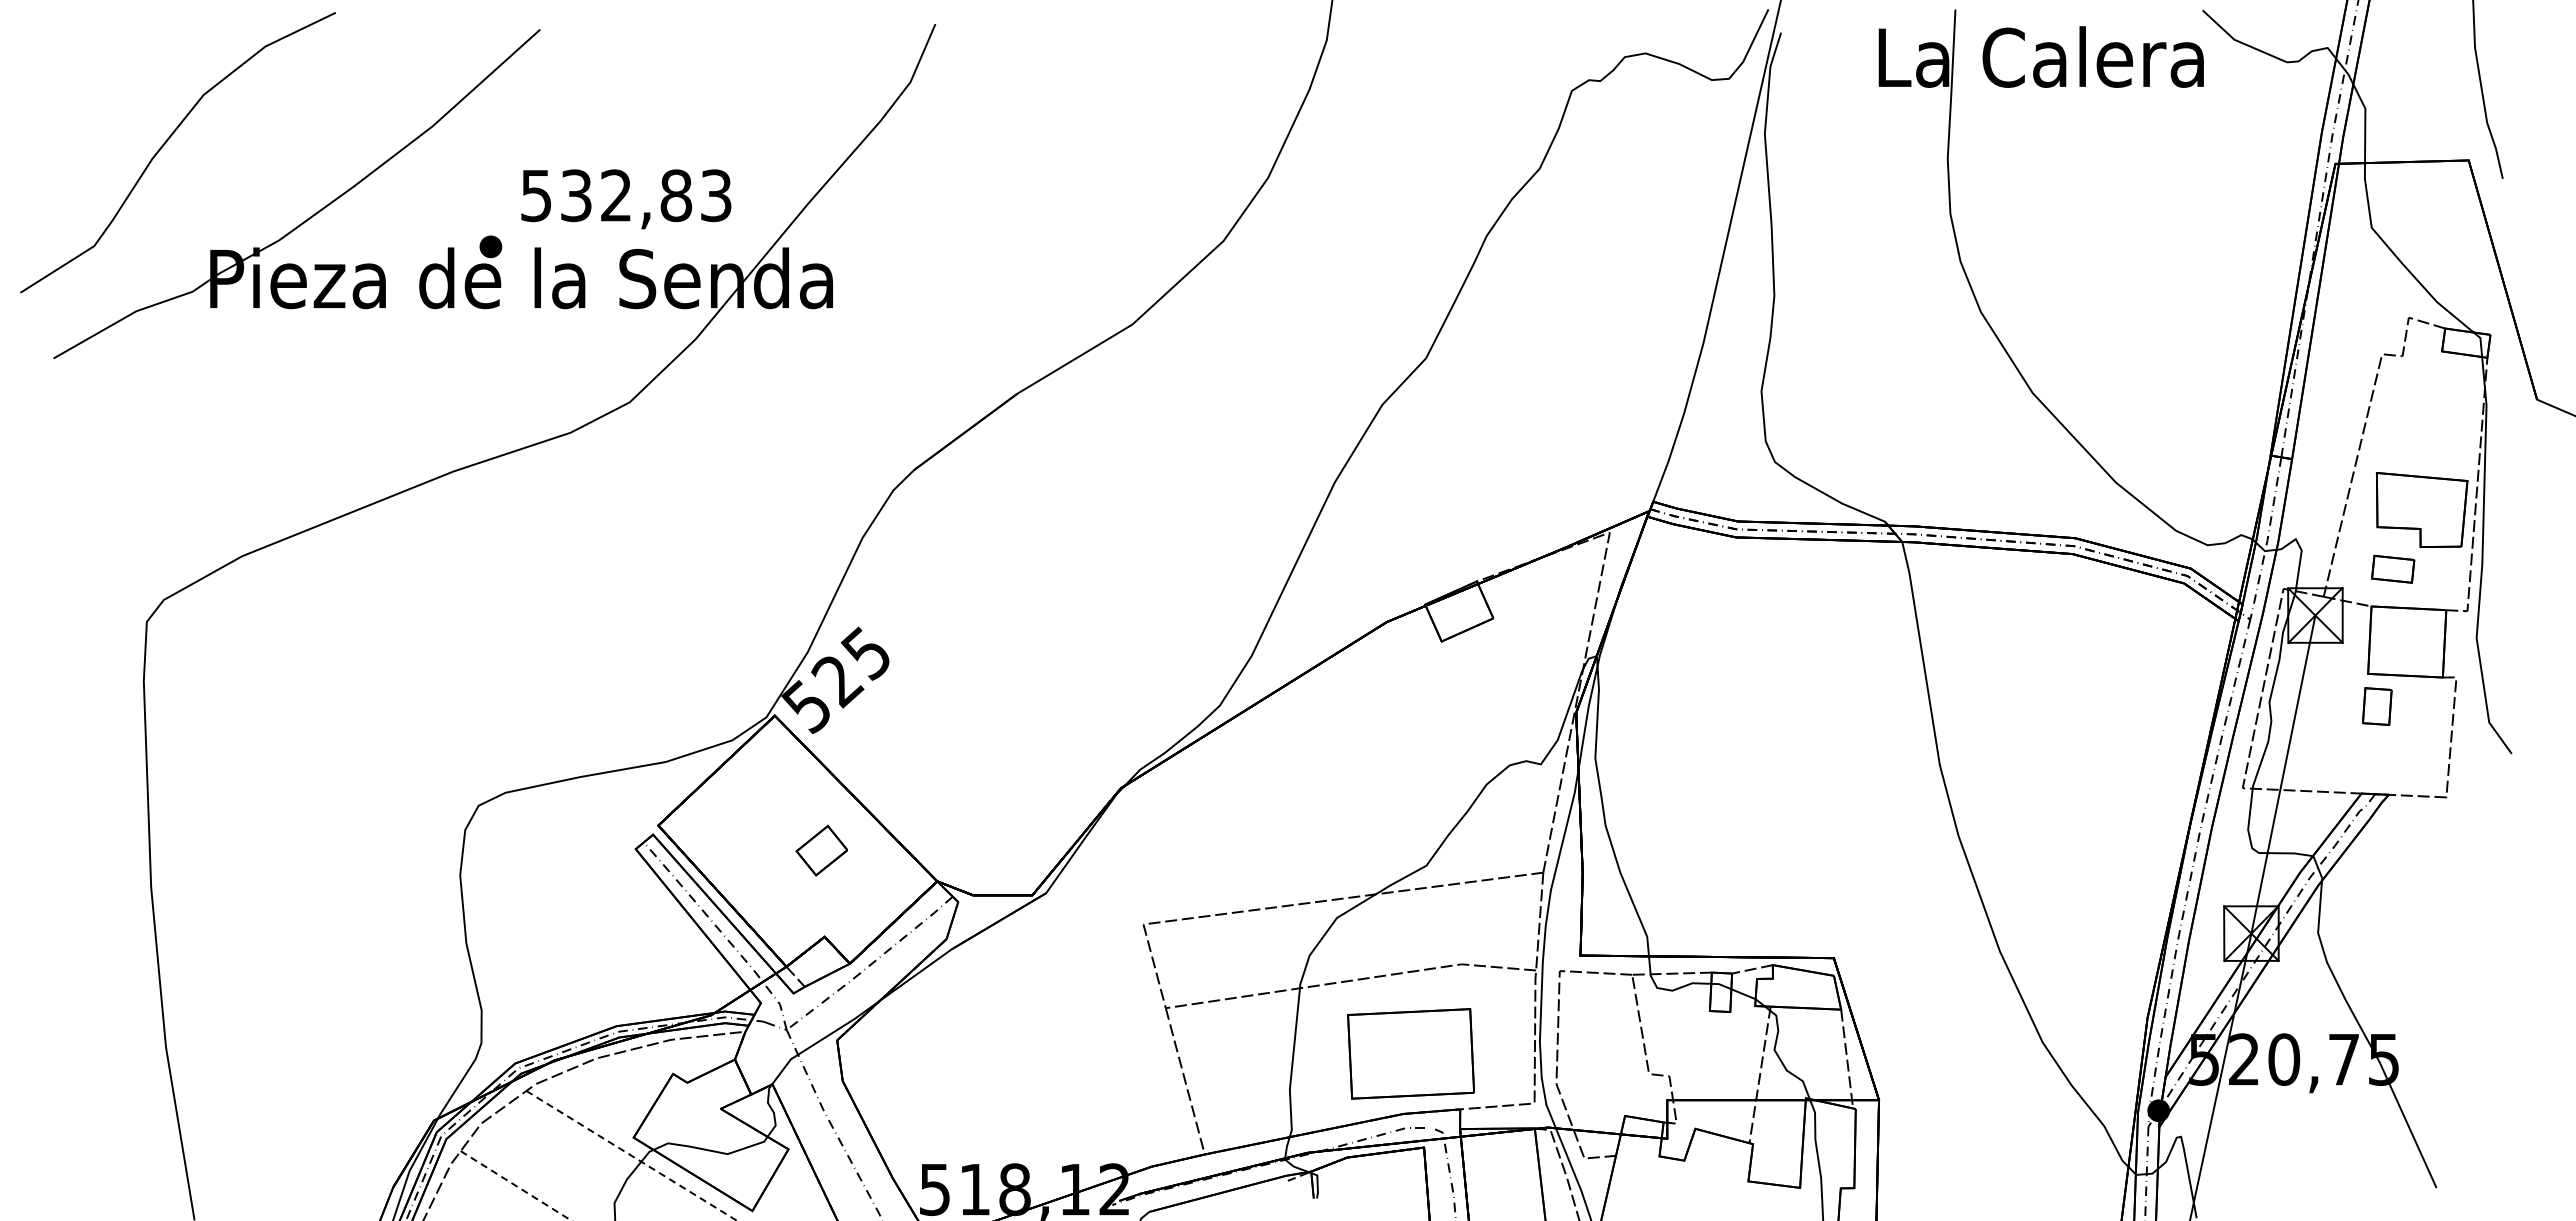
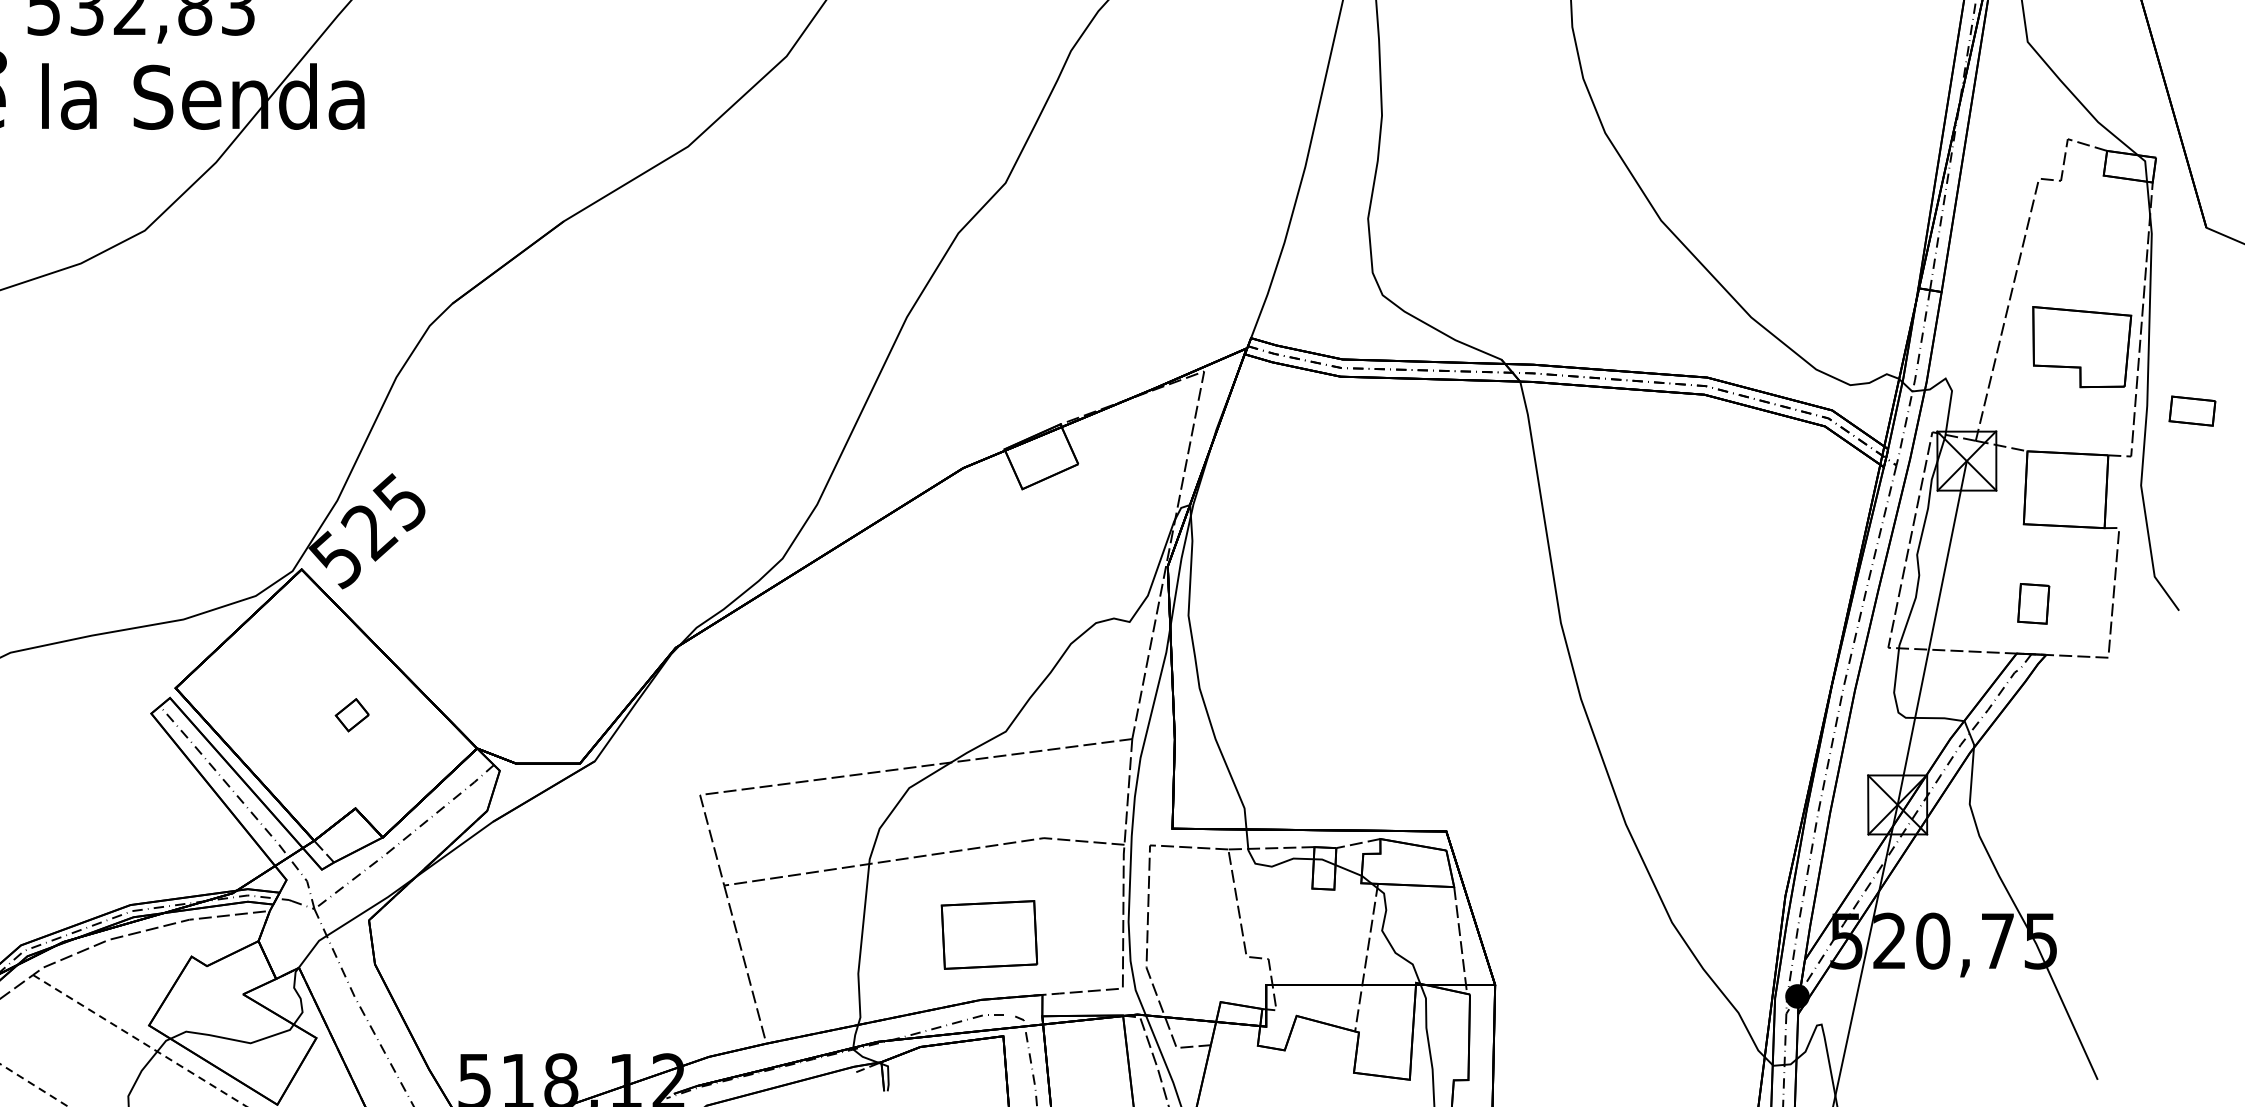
part: (2393, 568) -> (2192, 410), moved
part: (2377, 706) -> (2033, 603), moved
part: (821, 850) -> (352, 715), size x0.6
part: (1411, 1053) -> (989, 934), size x0.7

